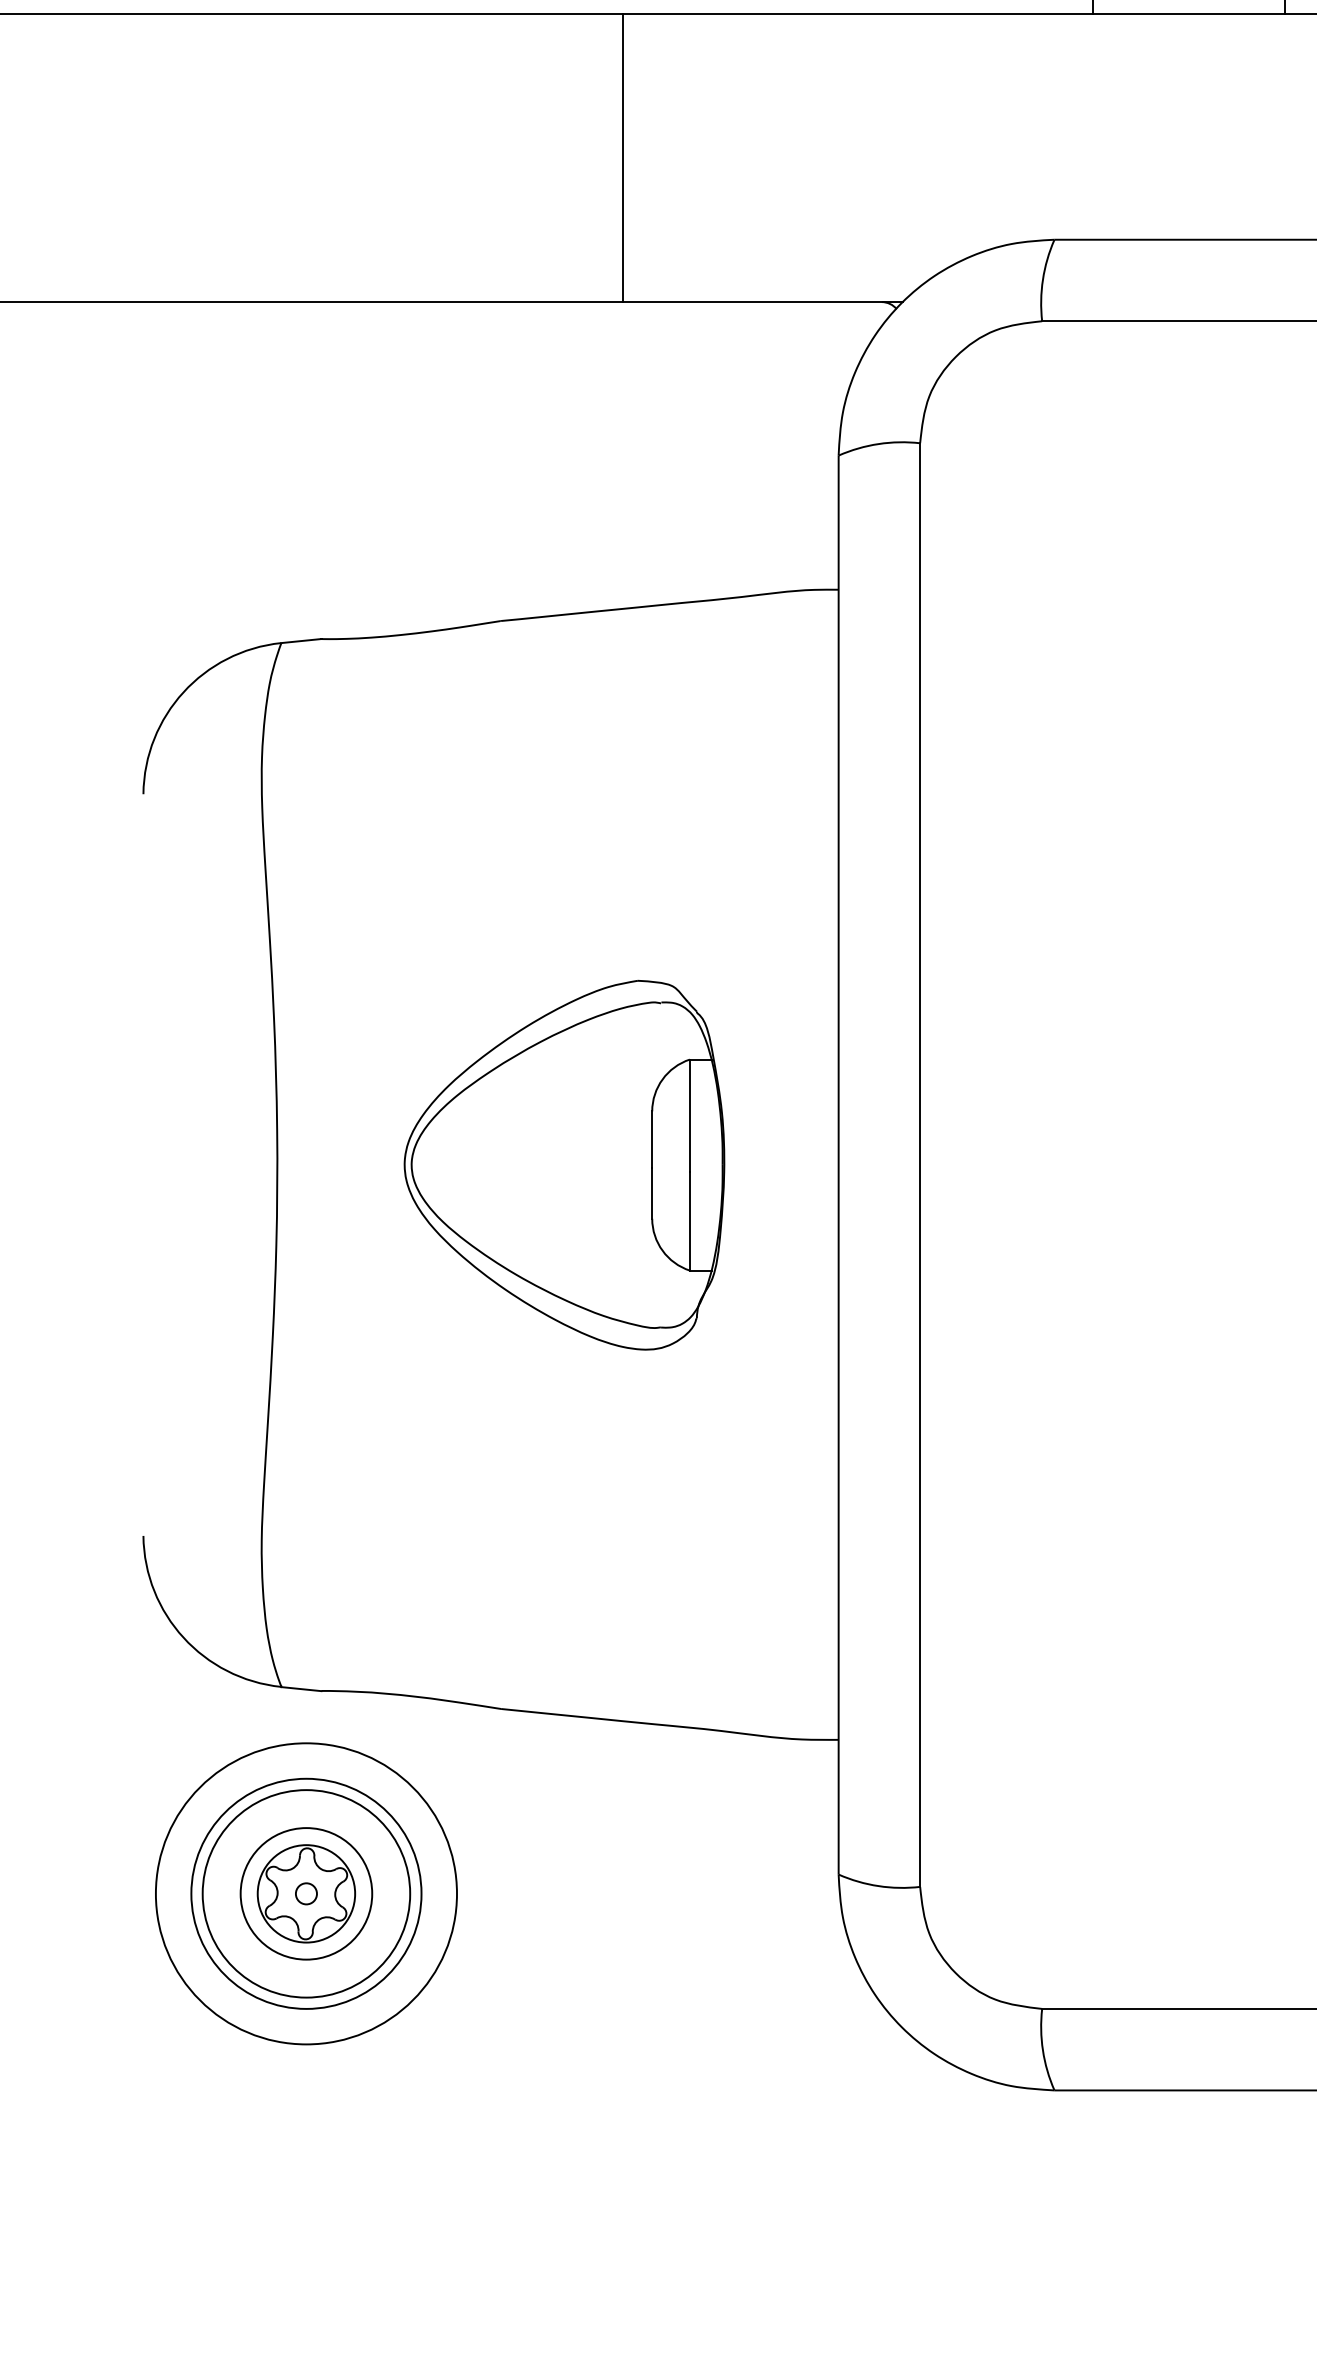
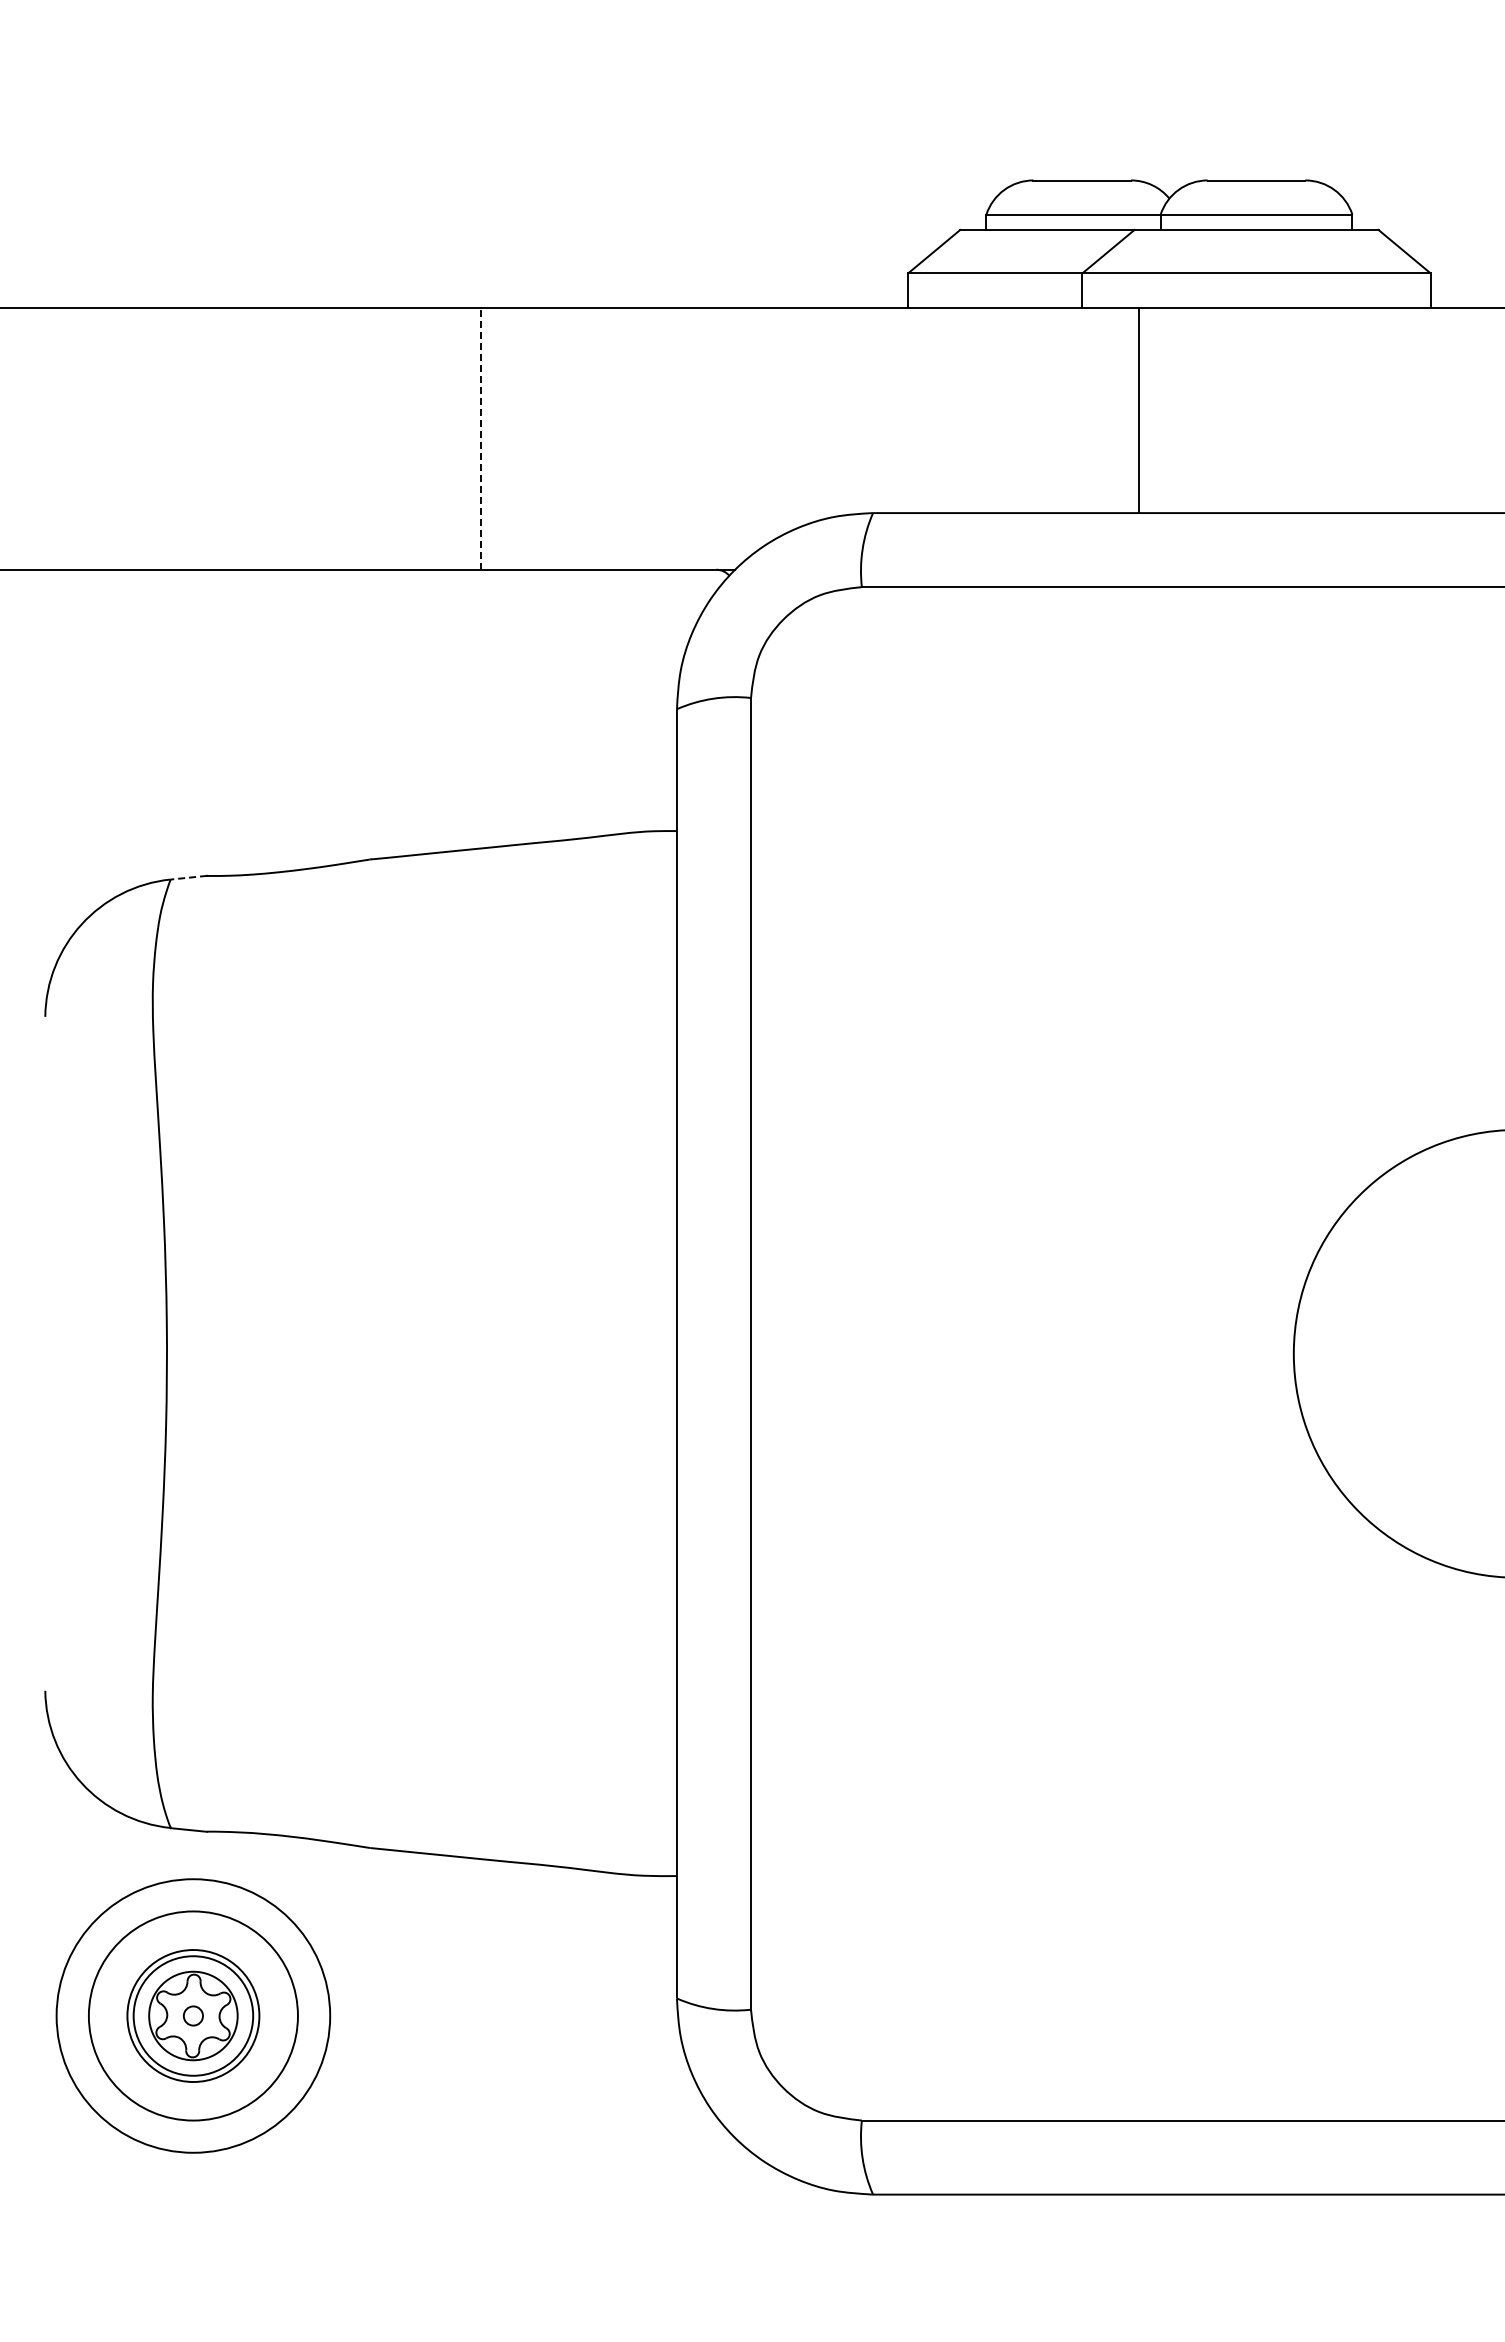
line: (623, 158) -> (481, 439), solid -> dashed
line: (301, 640) -> (188, 877), solid -> dashed
part: (564, 1164) -> (427, 1353), removed
circle: (306, 1893) -> (193, 2015), size x0.7

